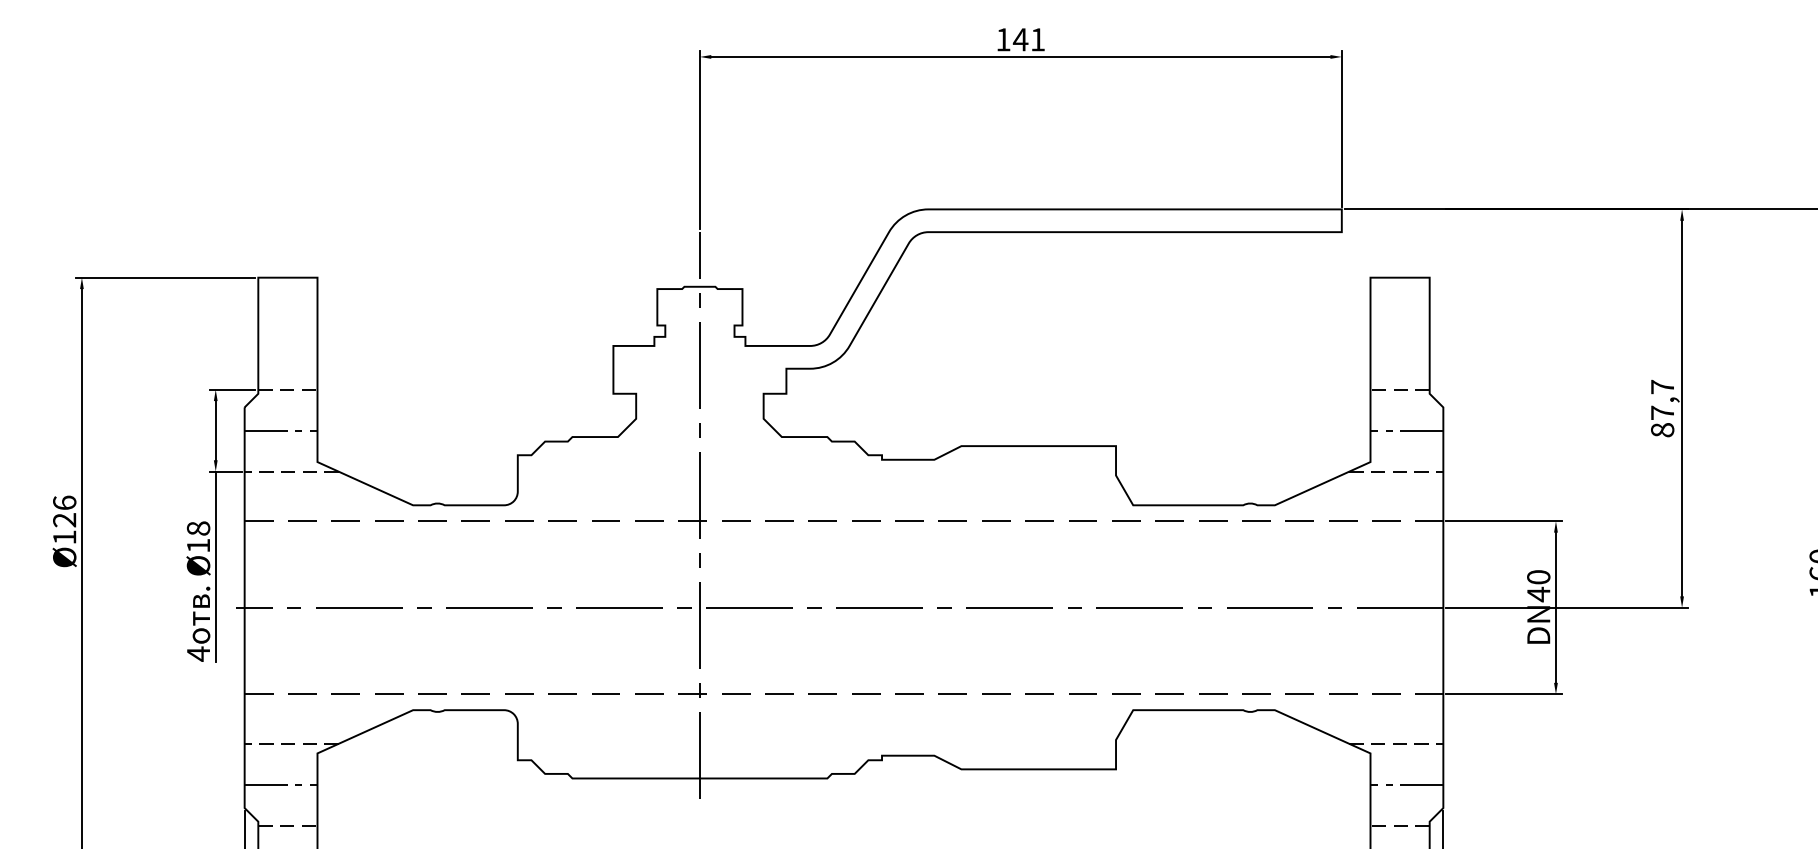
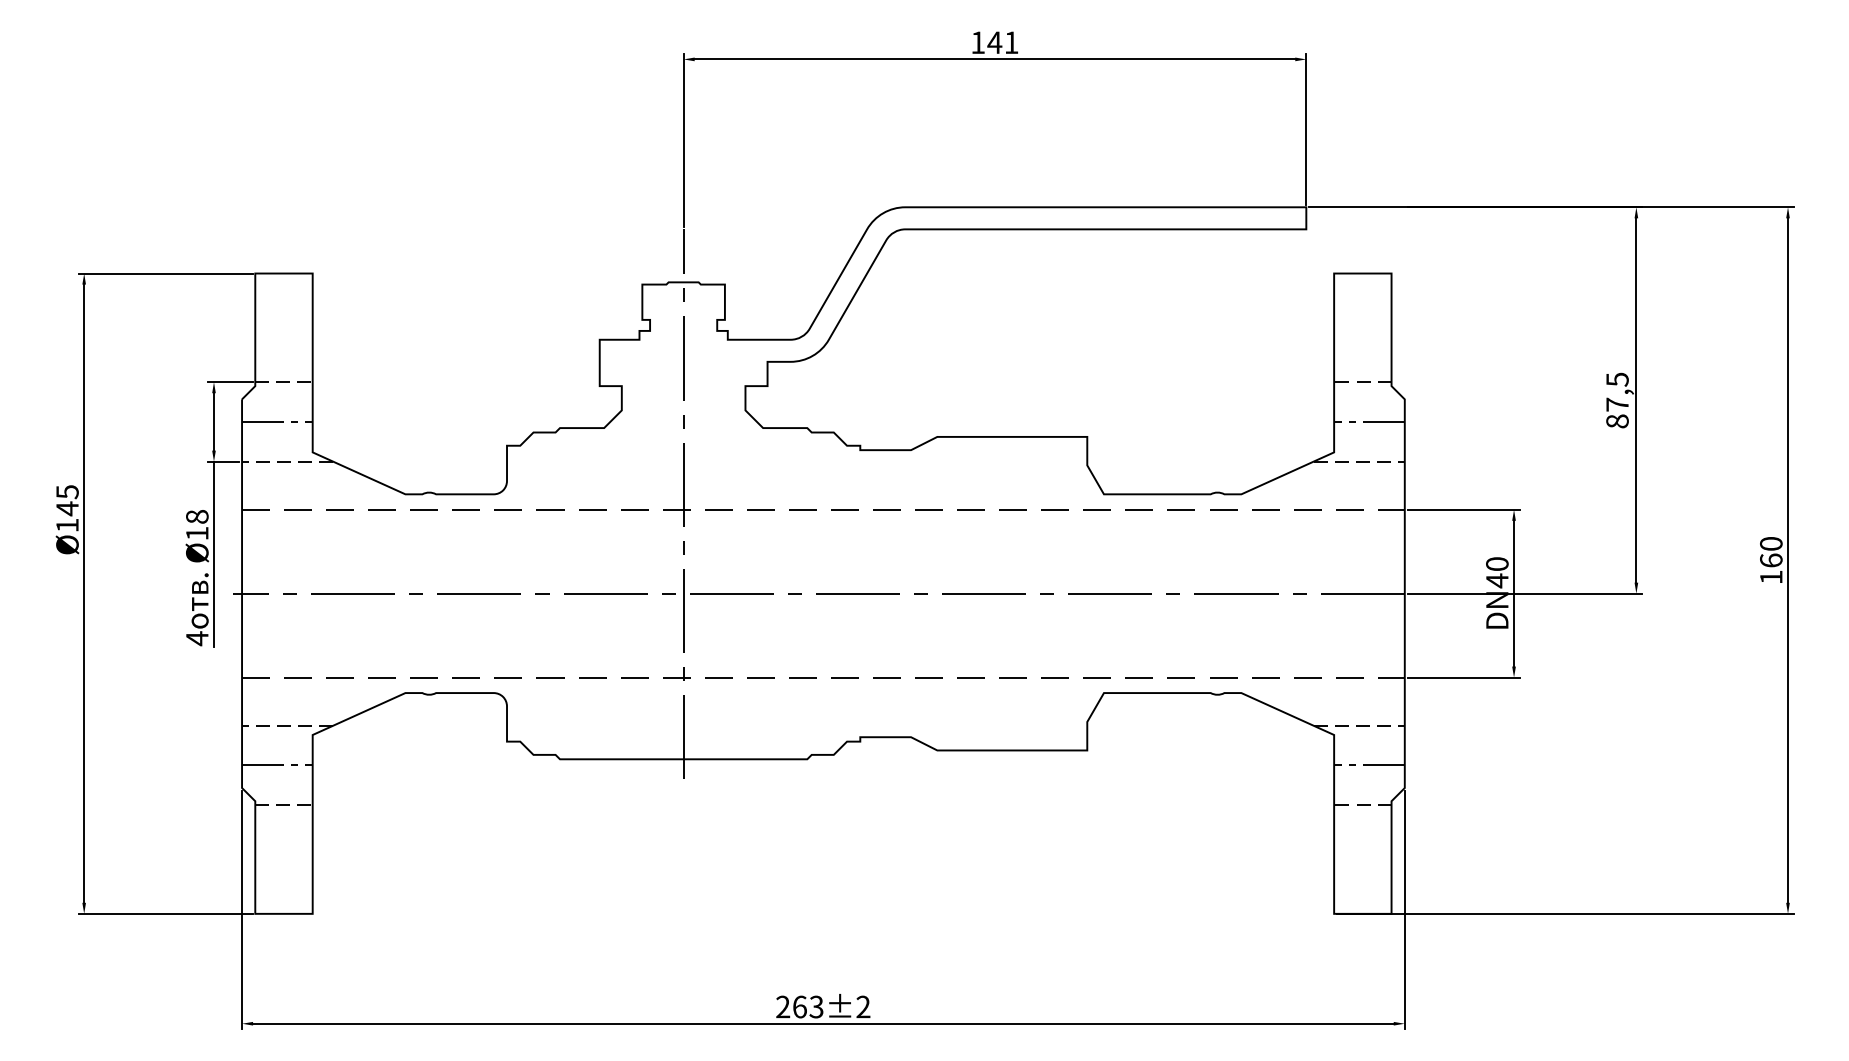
text: (1662, 386) -> (1617, 379), 87,7 -> 87,5
text: (64, 511) -> (67, 500), Ø126 -> Ø145

